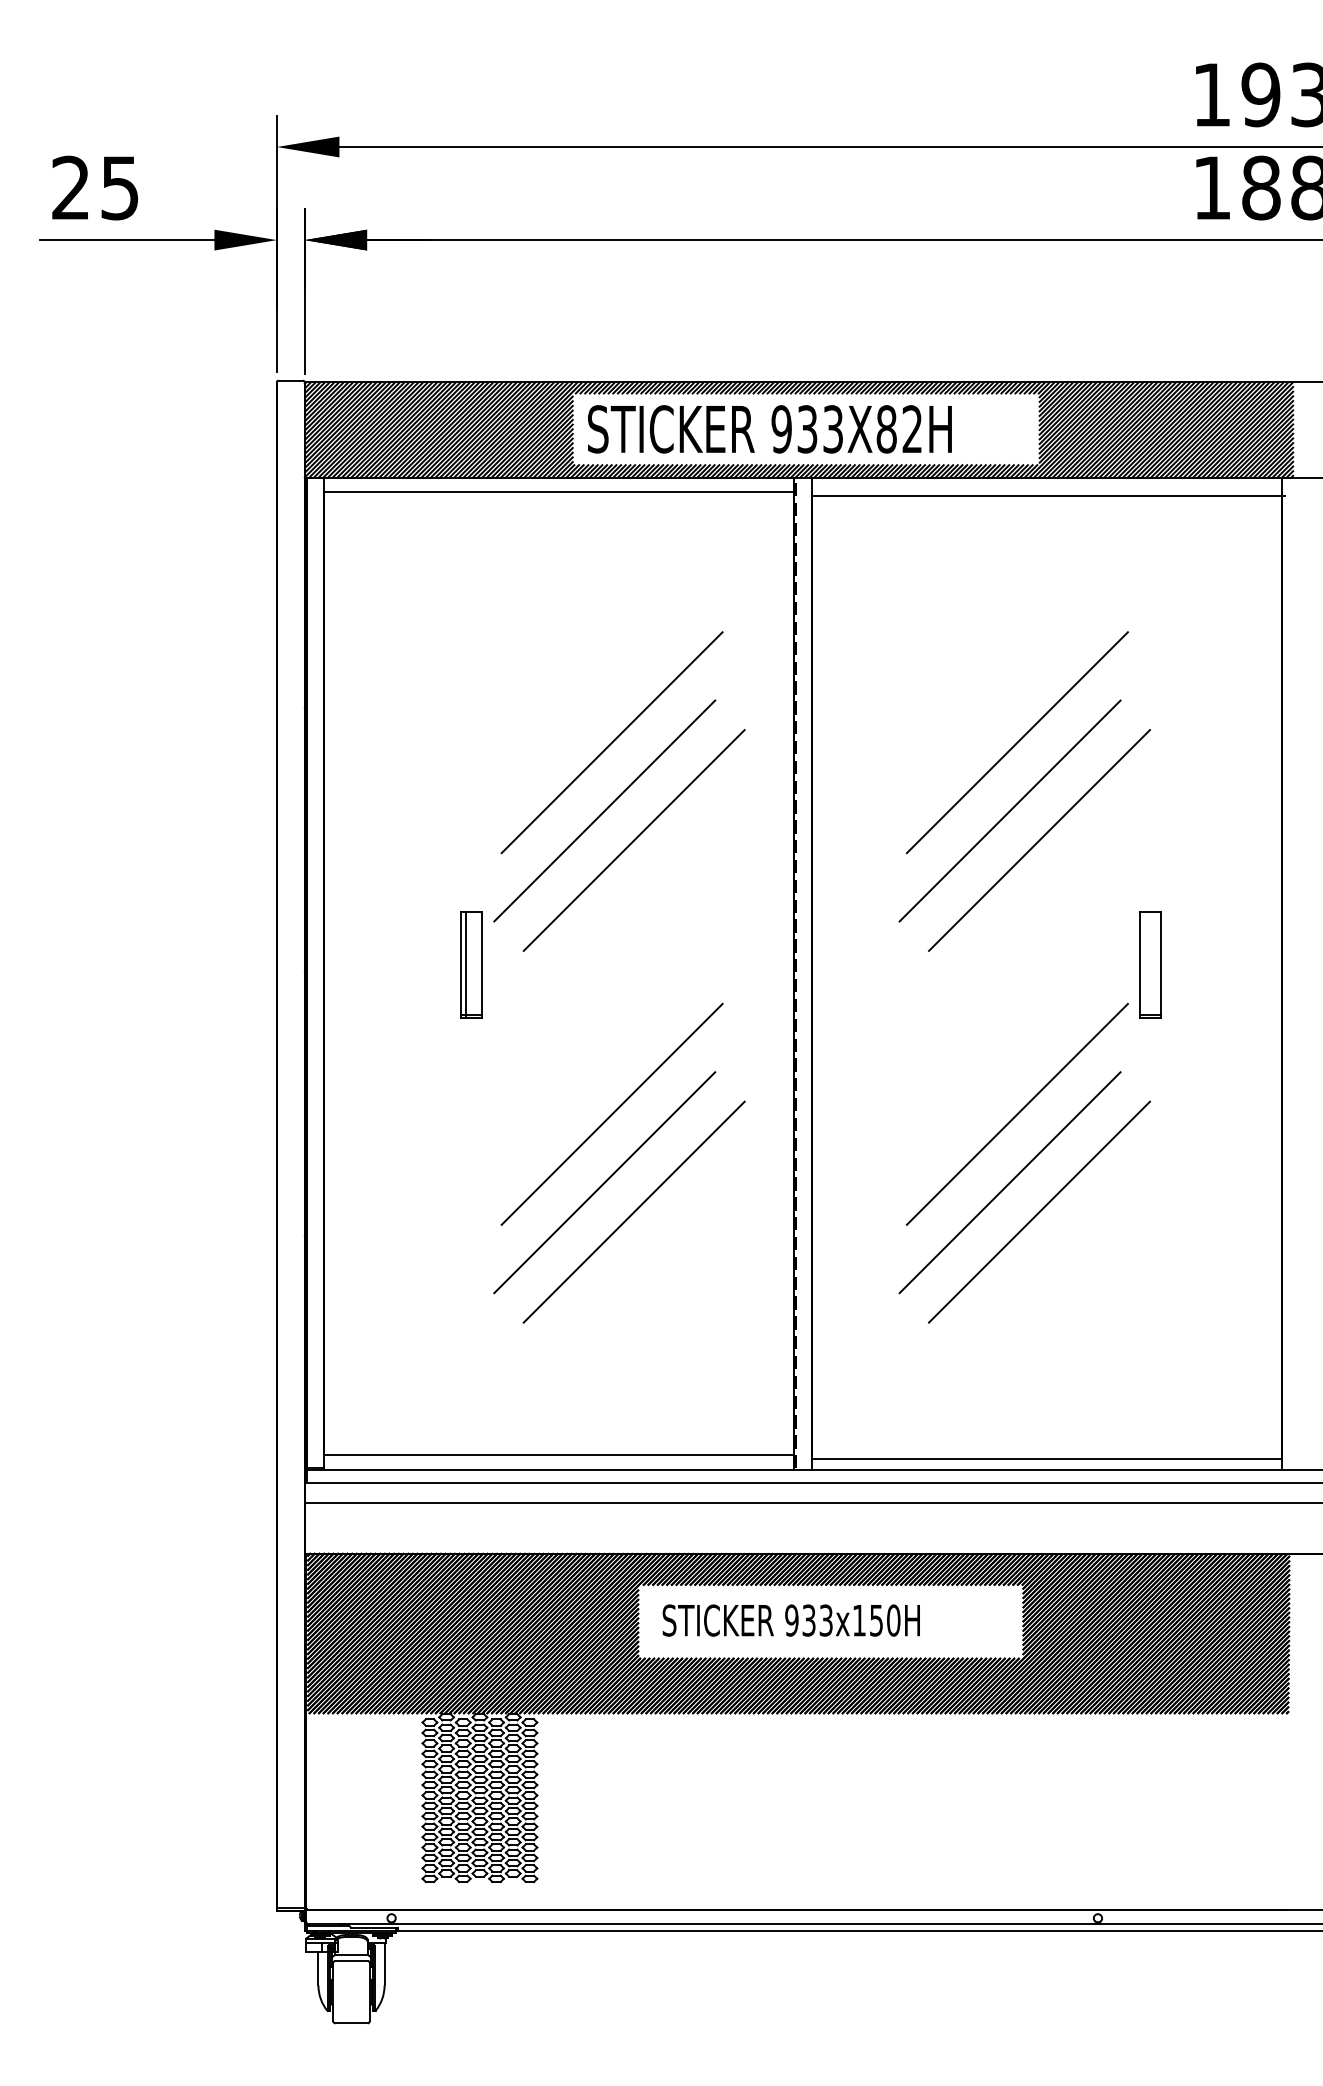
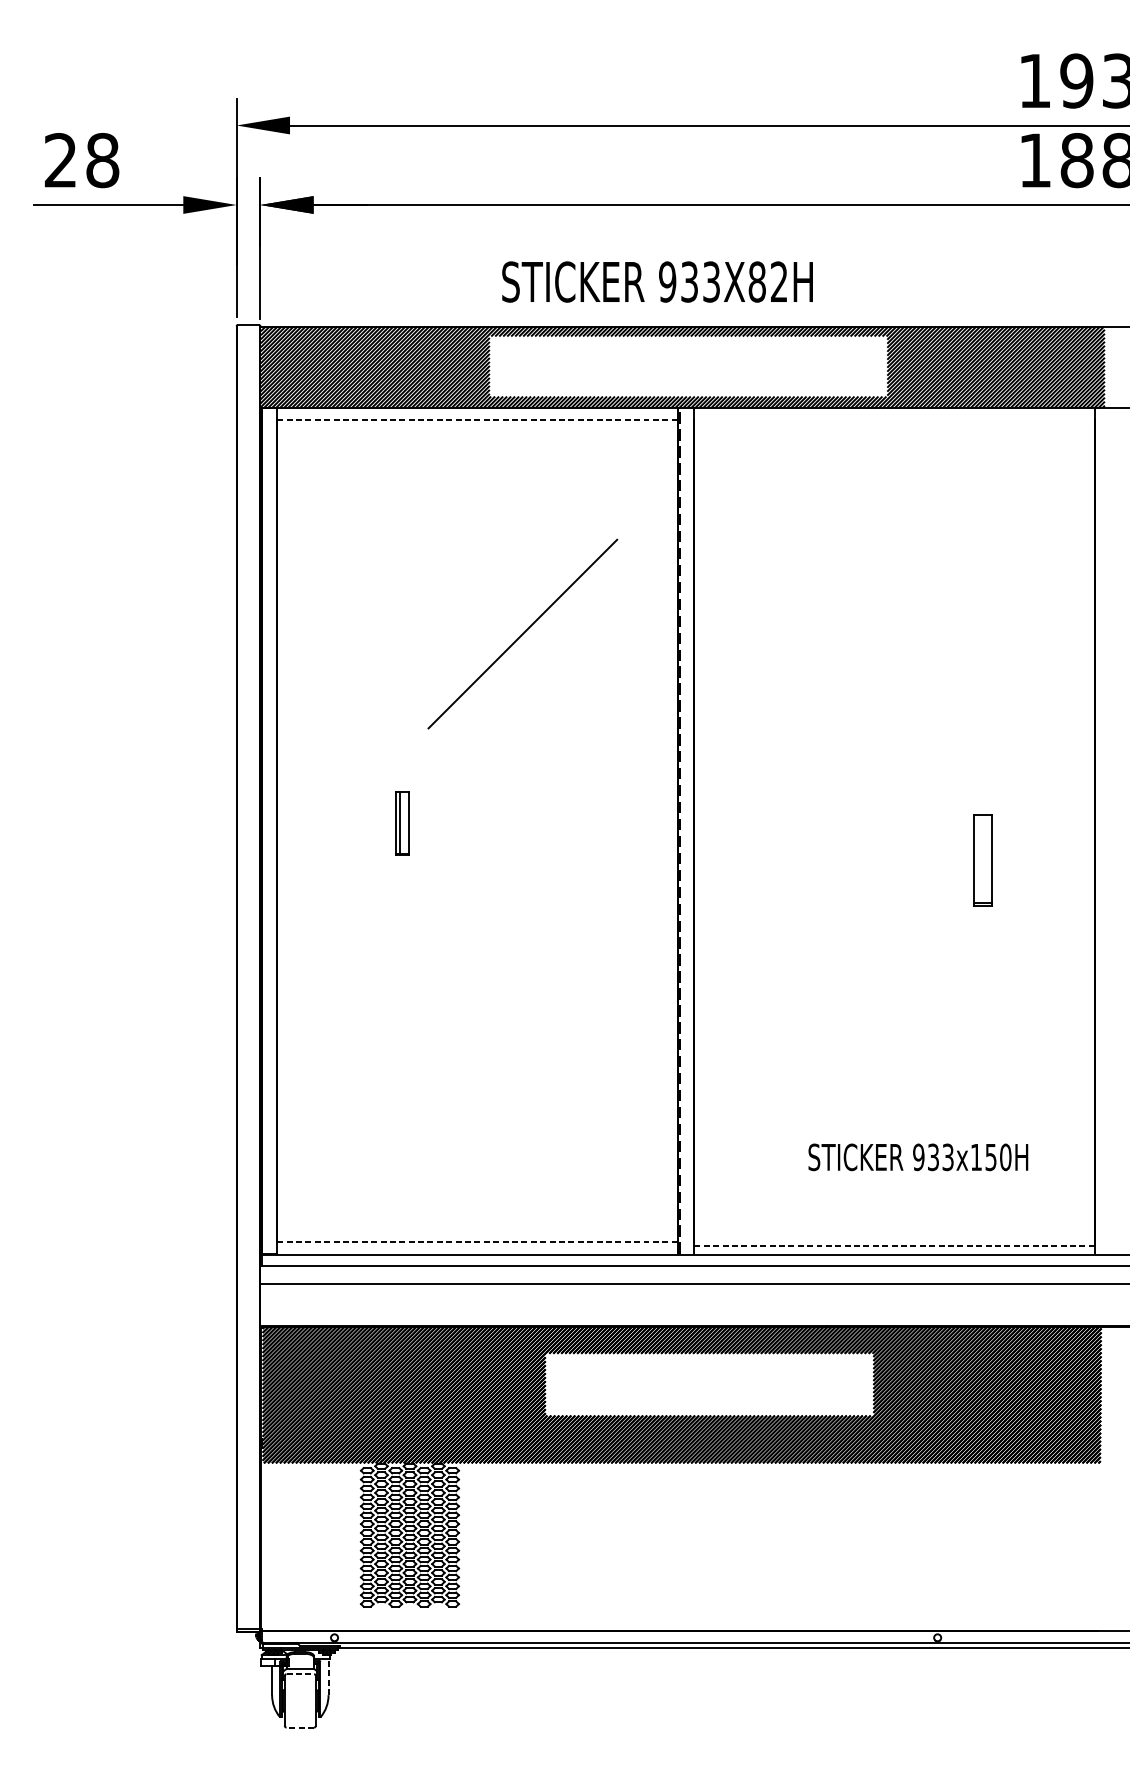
text: (120, 187) -> (103, 160), 25 -> 28
text: (769, 429) -> (657, 282), moved
line: (559, 492) -> (477, 420), solid -> dashed
line: (1048, 496) -> (895, 423), removed
line: (1016, 742) -> (868, 633), removed
line: (604, 810) -> (516, 691), removed
line: (1009, 810) -> (862, 691), removed
line: (633, 840) -> (541, 717), removed
line: (1039, 840) -> (887, 717), removed
part: (471, 964) -> (402, 823), size x0.7
part: (1150, 964) -> (982, 860), moved
line: (611, 1113) -> (522, 950), removed
line: (1016, 1113) -> (868, 950), removed
line: (604, 1182) -> (516, 1009), removed
line: (1009, 1182) -> (862, 1009), removed
line: (633, 1211) -> (541, 1034), removed
line: (1039, 1211) -> (887, 1034), removed
line: (559, 1455) -> (477, 1242), solid -> dashed
line: (1047, 1459) -> (894, 1246), solid -> dashed
text: (790, 1620) -> (917, 1157), moved
line: (352, 1960) -> (301, 1673), solid -> dashed
line: (384, 1963) -> (328, 1676), solid -> dashed
line: (351, 2023) -> (300, 1727), solid -> dashed

